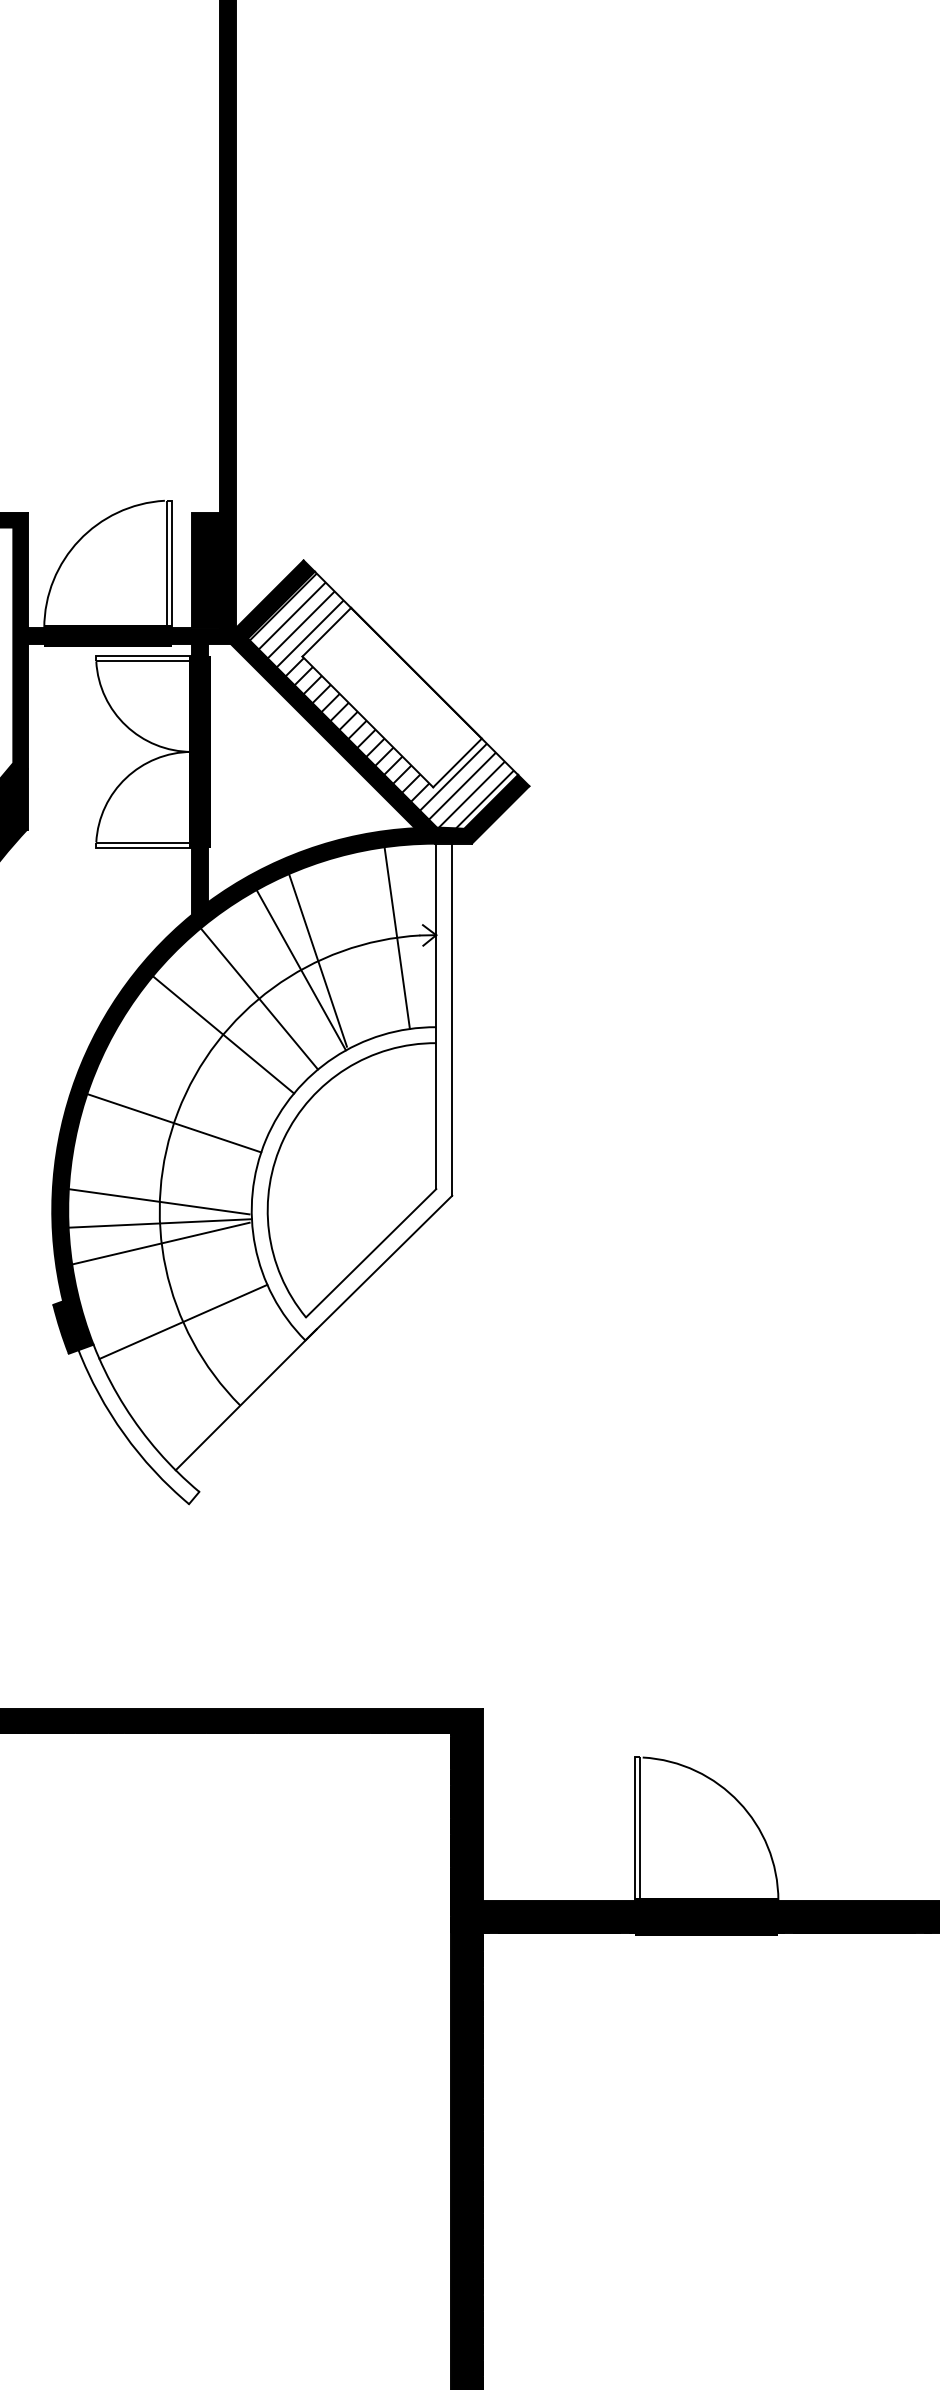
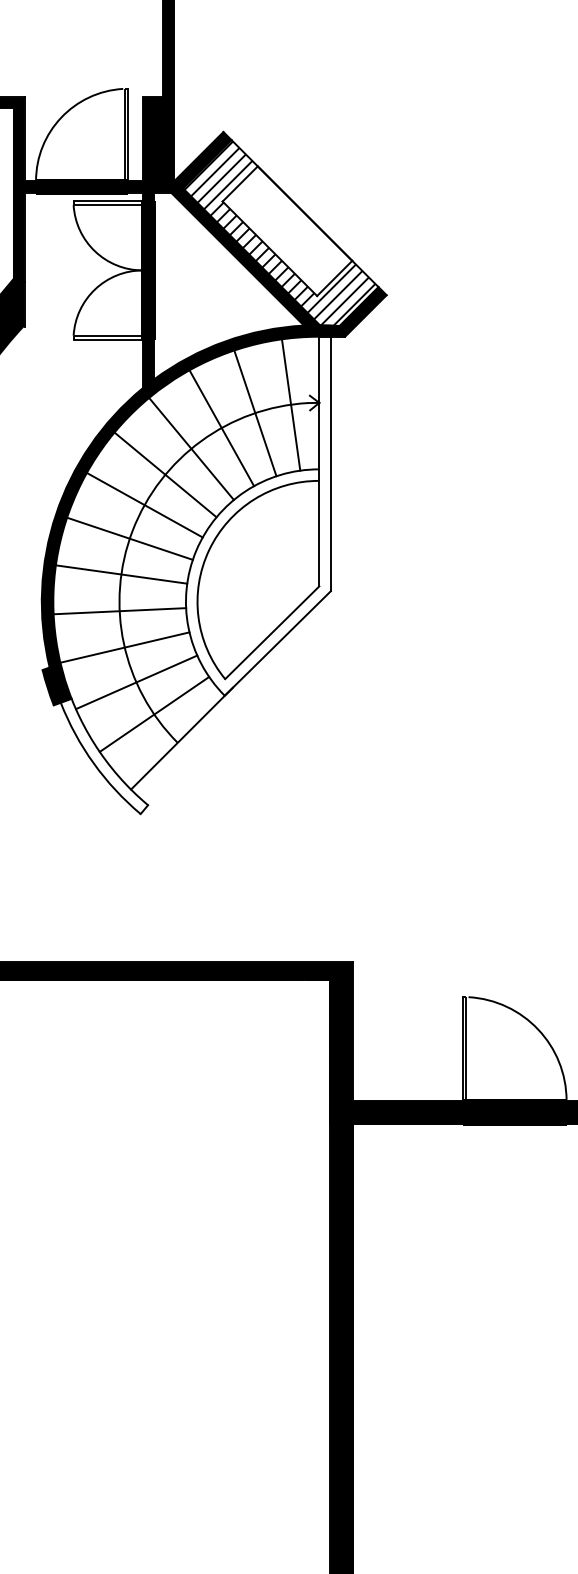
line: (317, 959) -> (255, 413), moved
line: (194, 1076) -> (144, 505), added
line: (158, 1201) -> (121, 574), moved
line: (159, 1243) -> (124, 647), moved
line: (207, 1366) -> (154, 714), added

